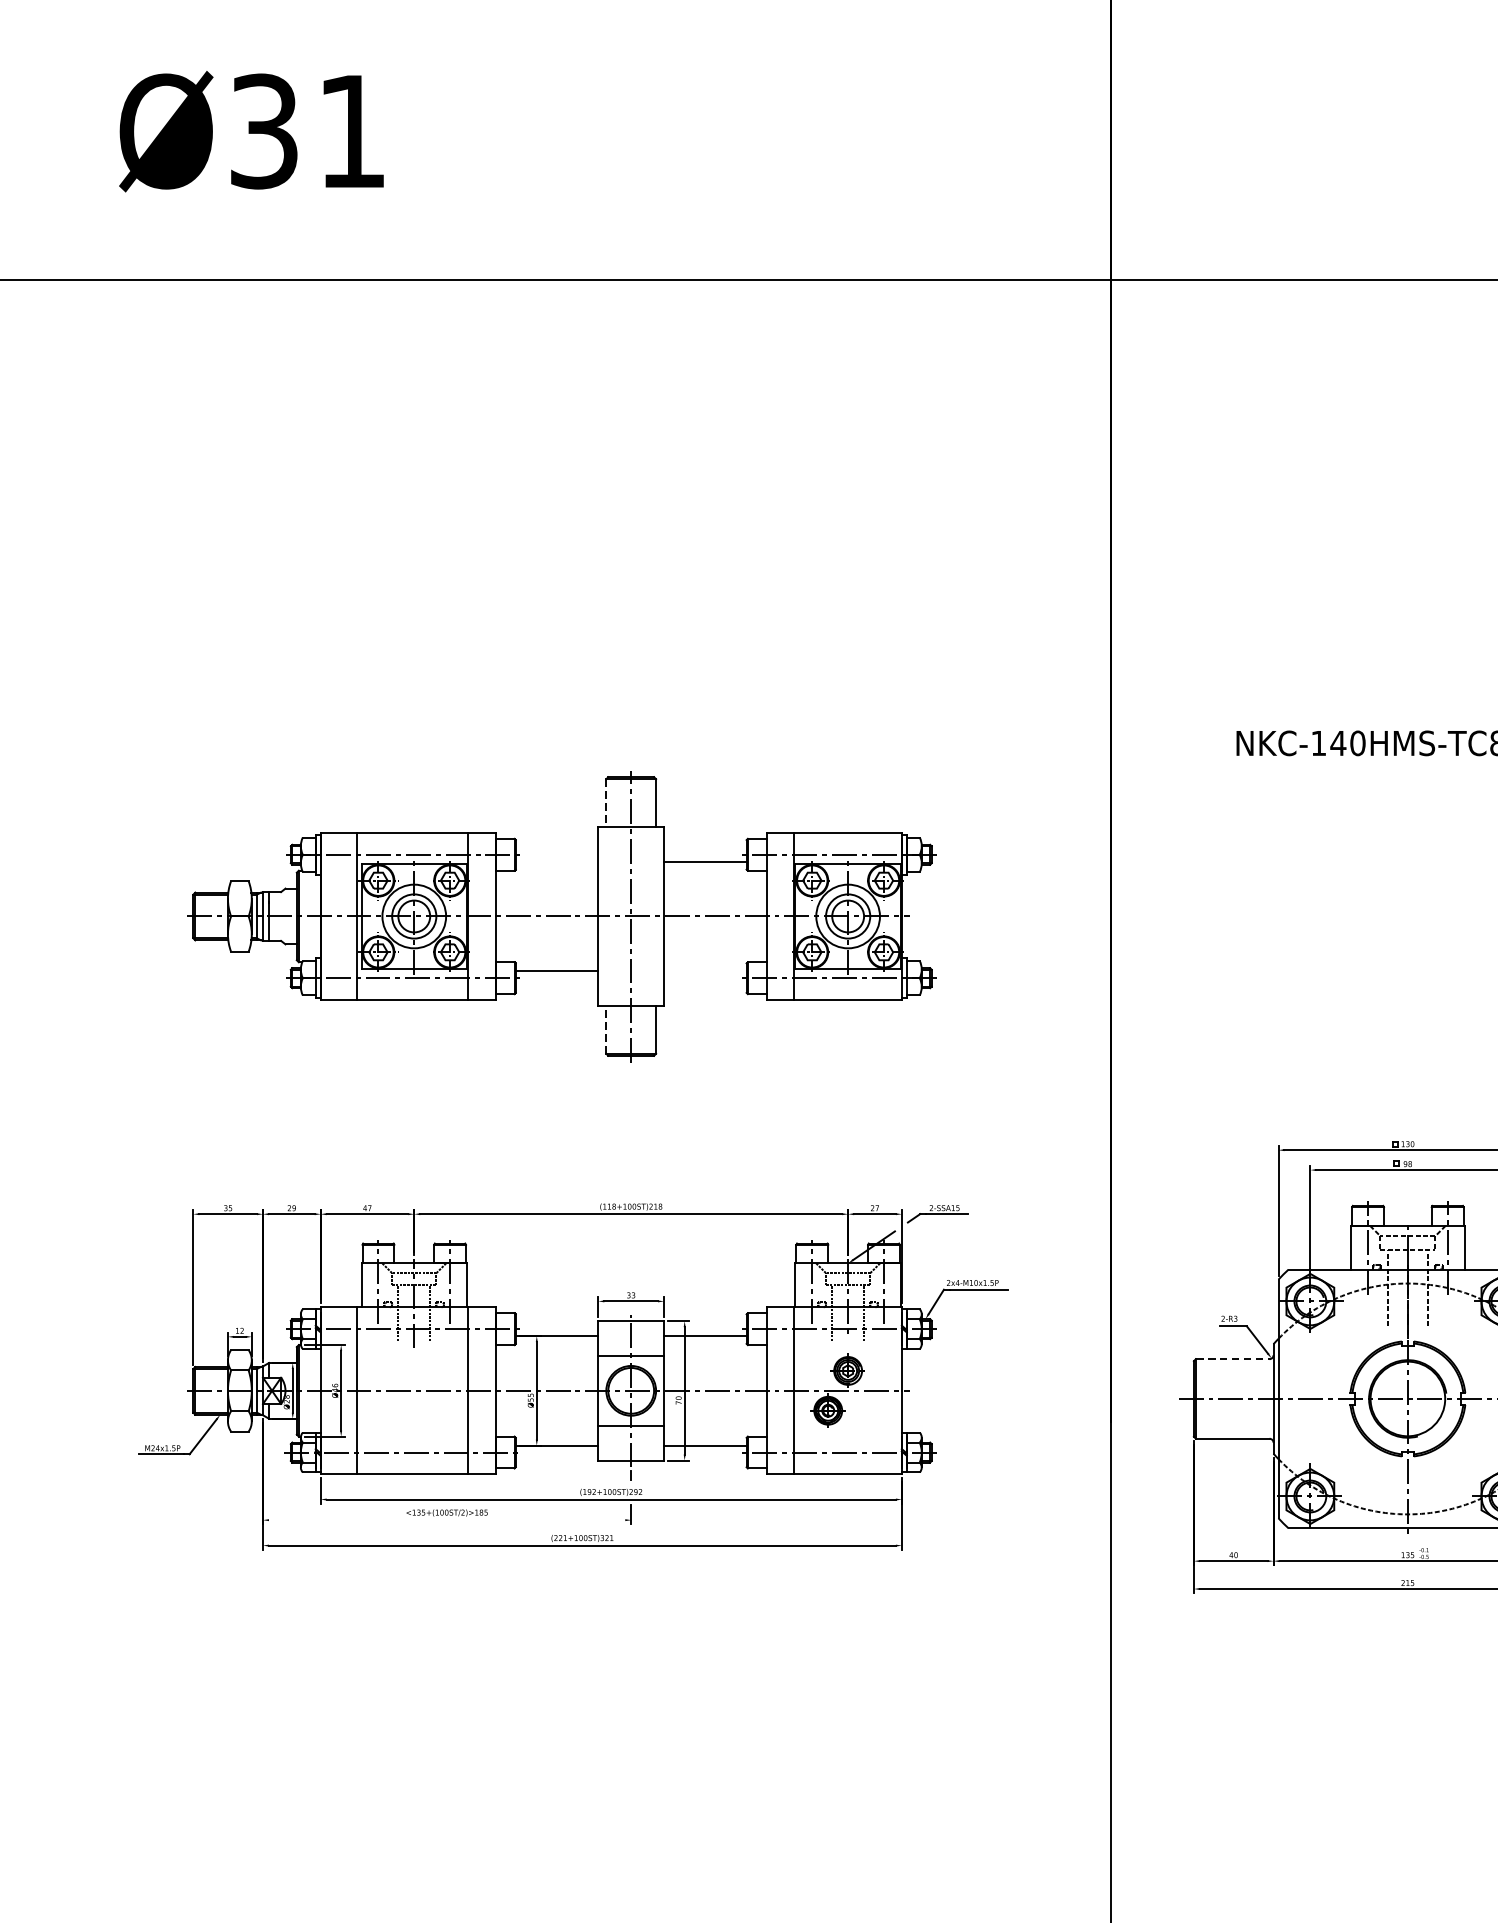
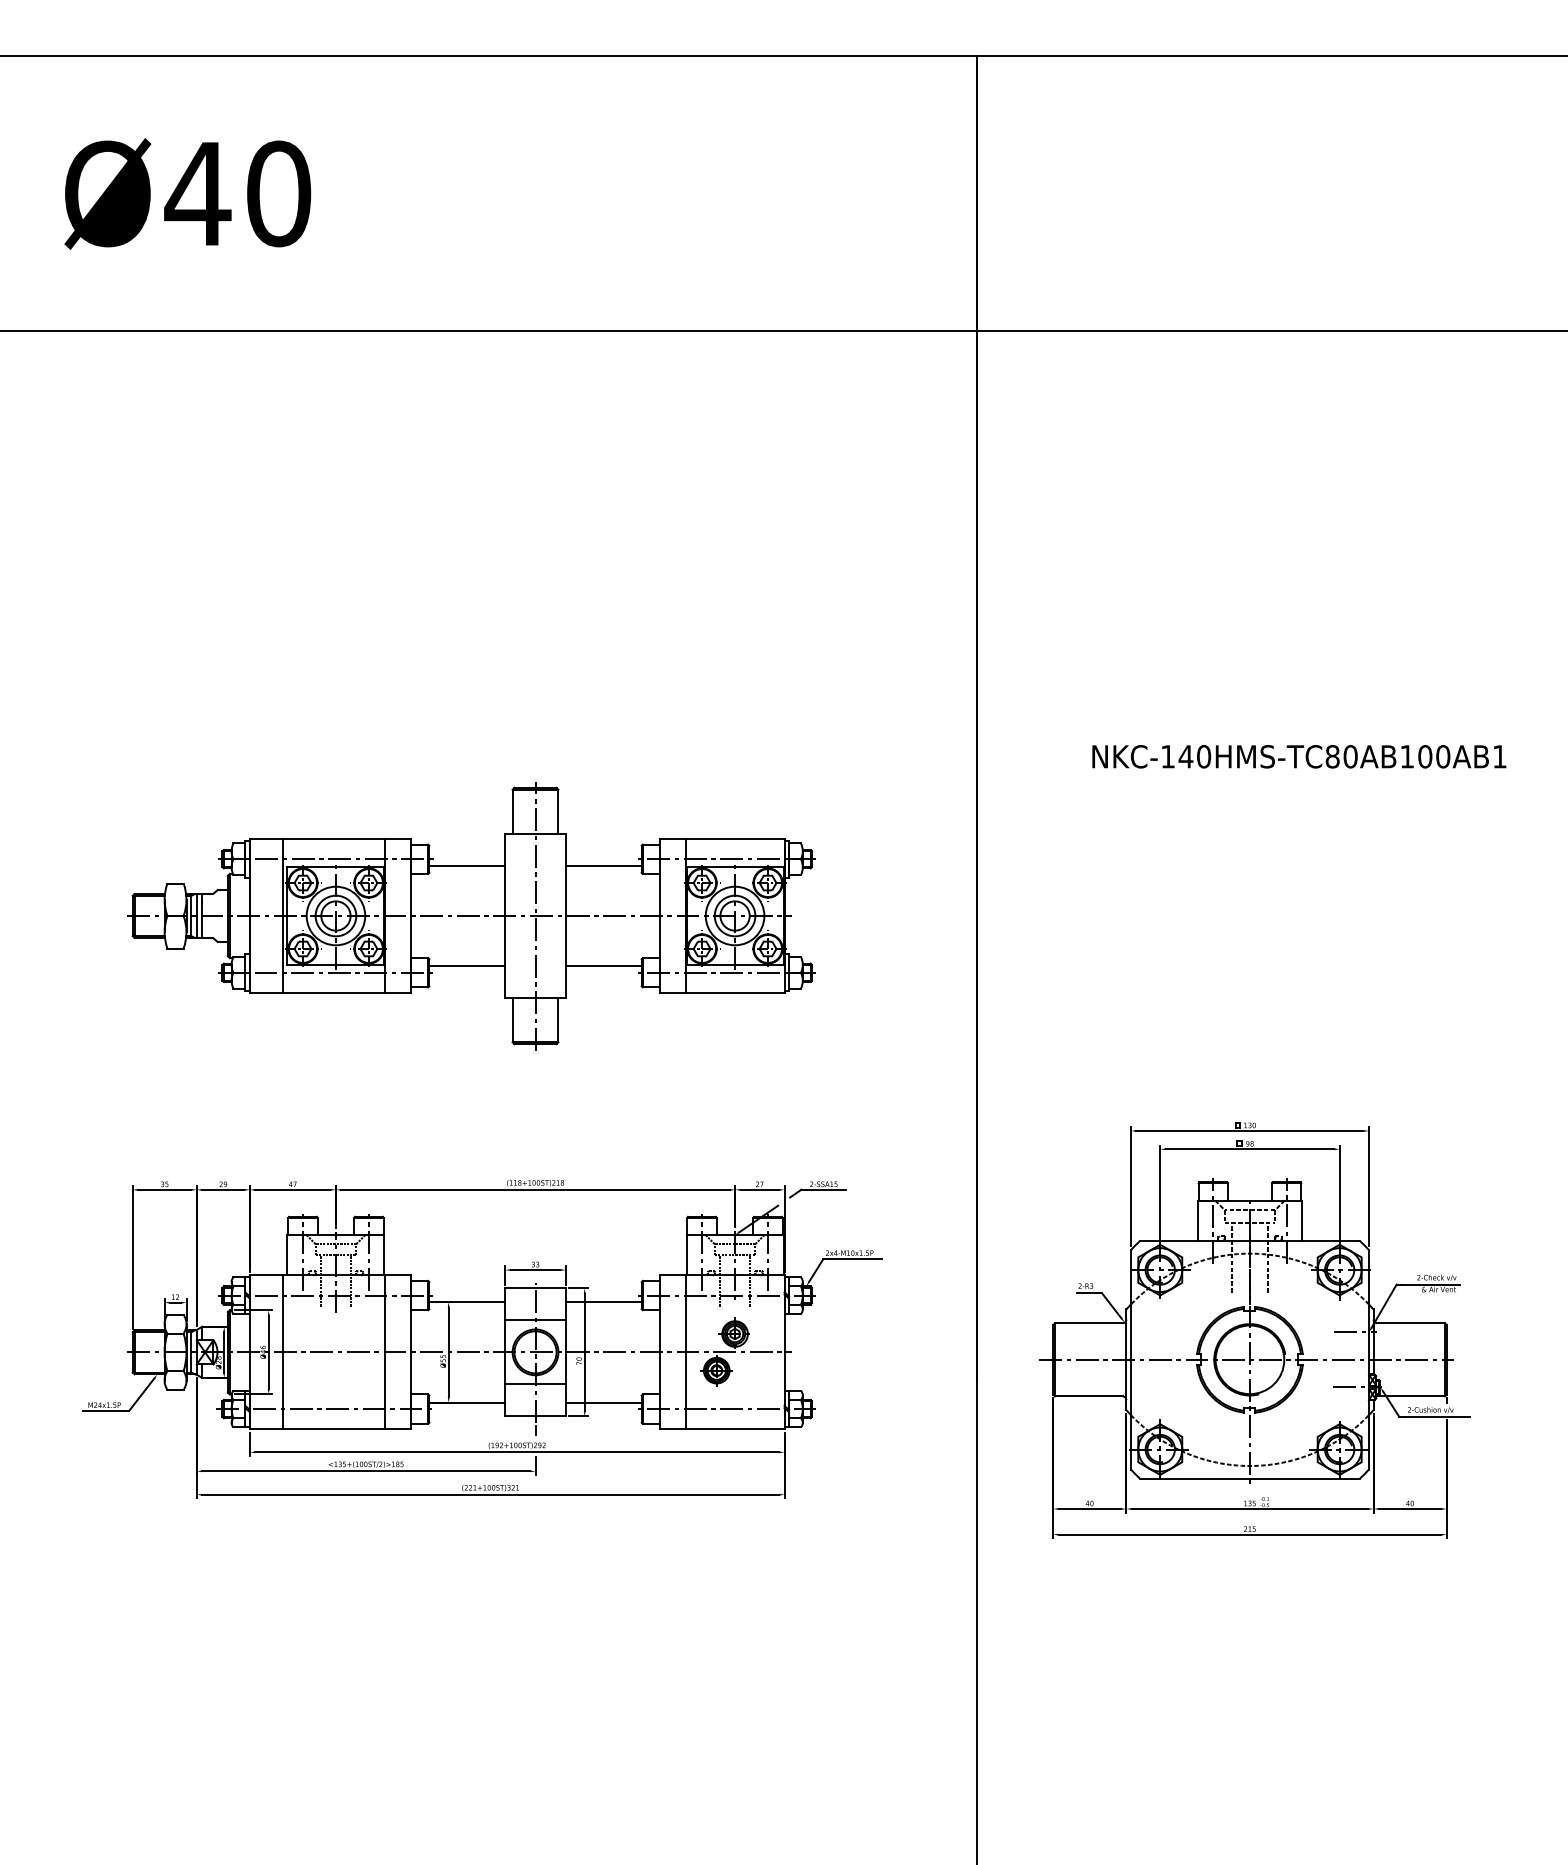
text: (307, 131) -> (237, 193), Ø31 -> Ø40
line: (606, 802) -> (512, 811), dashed -> solid
line: (557, 861) -> (467, 865), added
line: (705, 971) -> (603, 966), added
line: (606, 1030) -> (512, 1020), dashed -> solid
line: (1232, 1359) -> (1088, 1323), dashed -> solid
line: (447, 1520) -> (366, 1471), added

